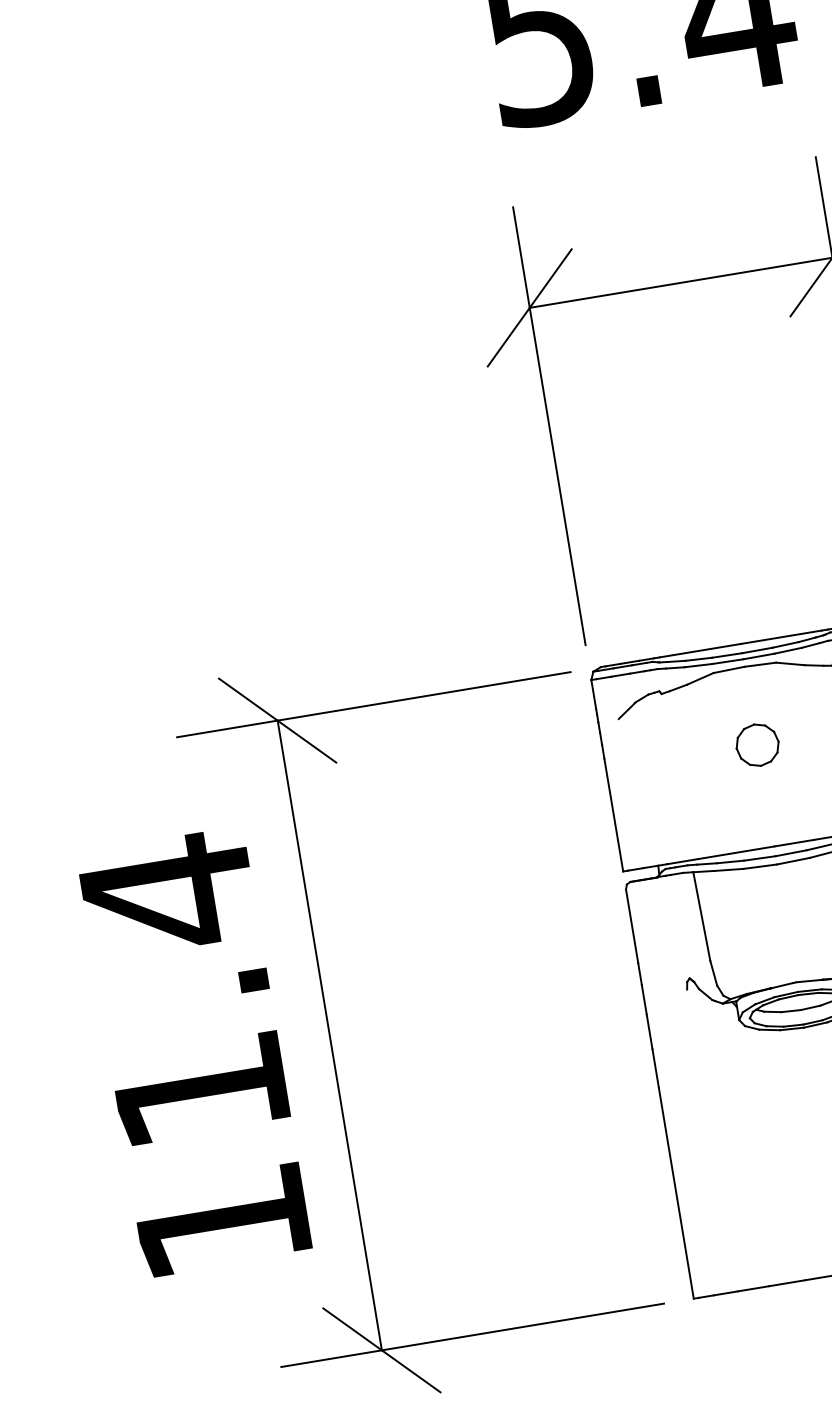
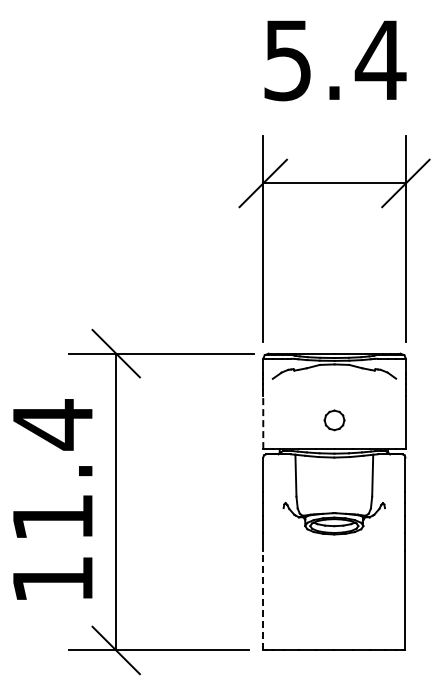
part: (757, 745) -> (334, 420), moved
line: (614, 814) -> (263, 422), solid -> dashed
line: (676, 1192) -> (263, 600), solid -> dashed

